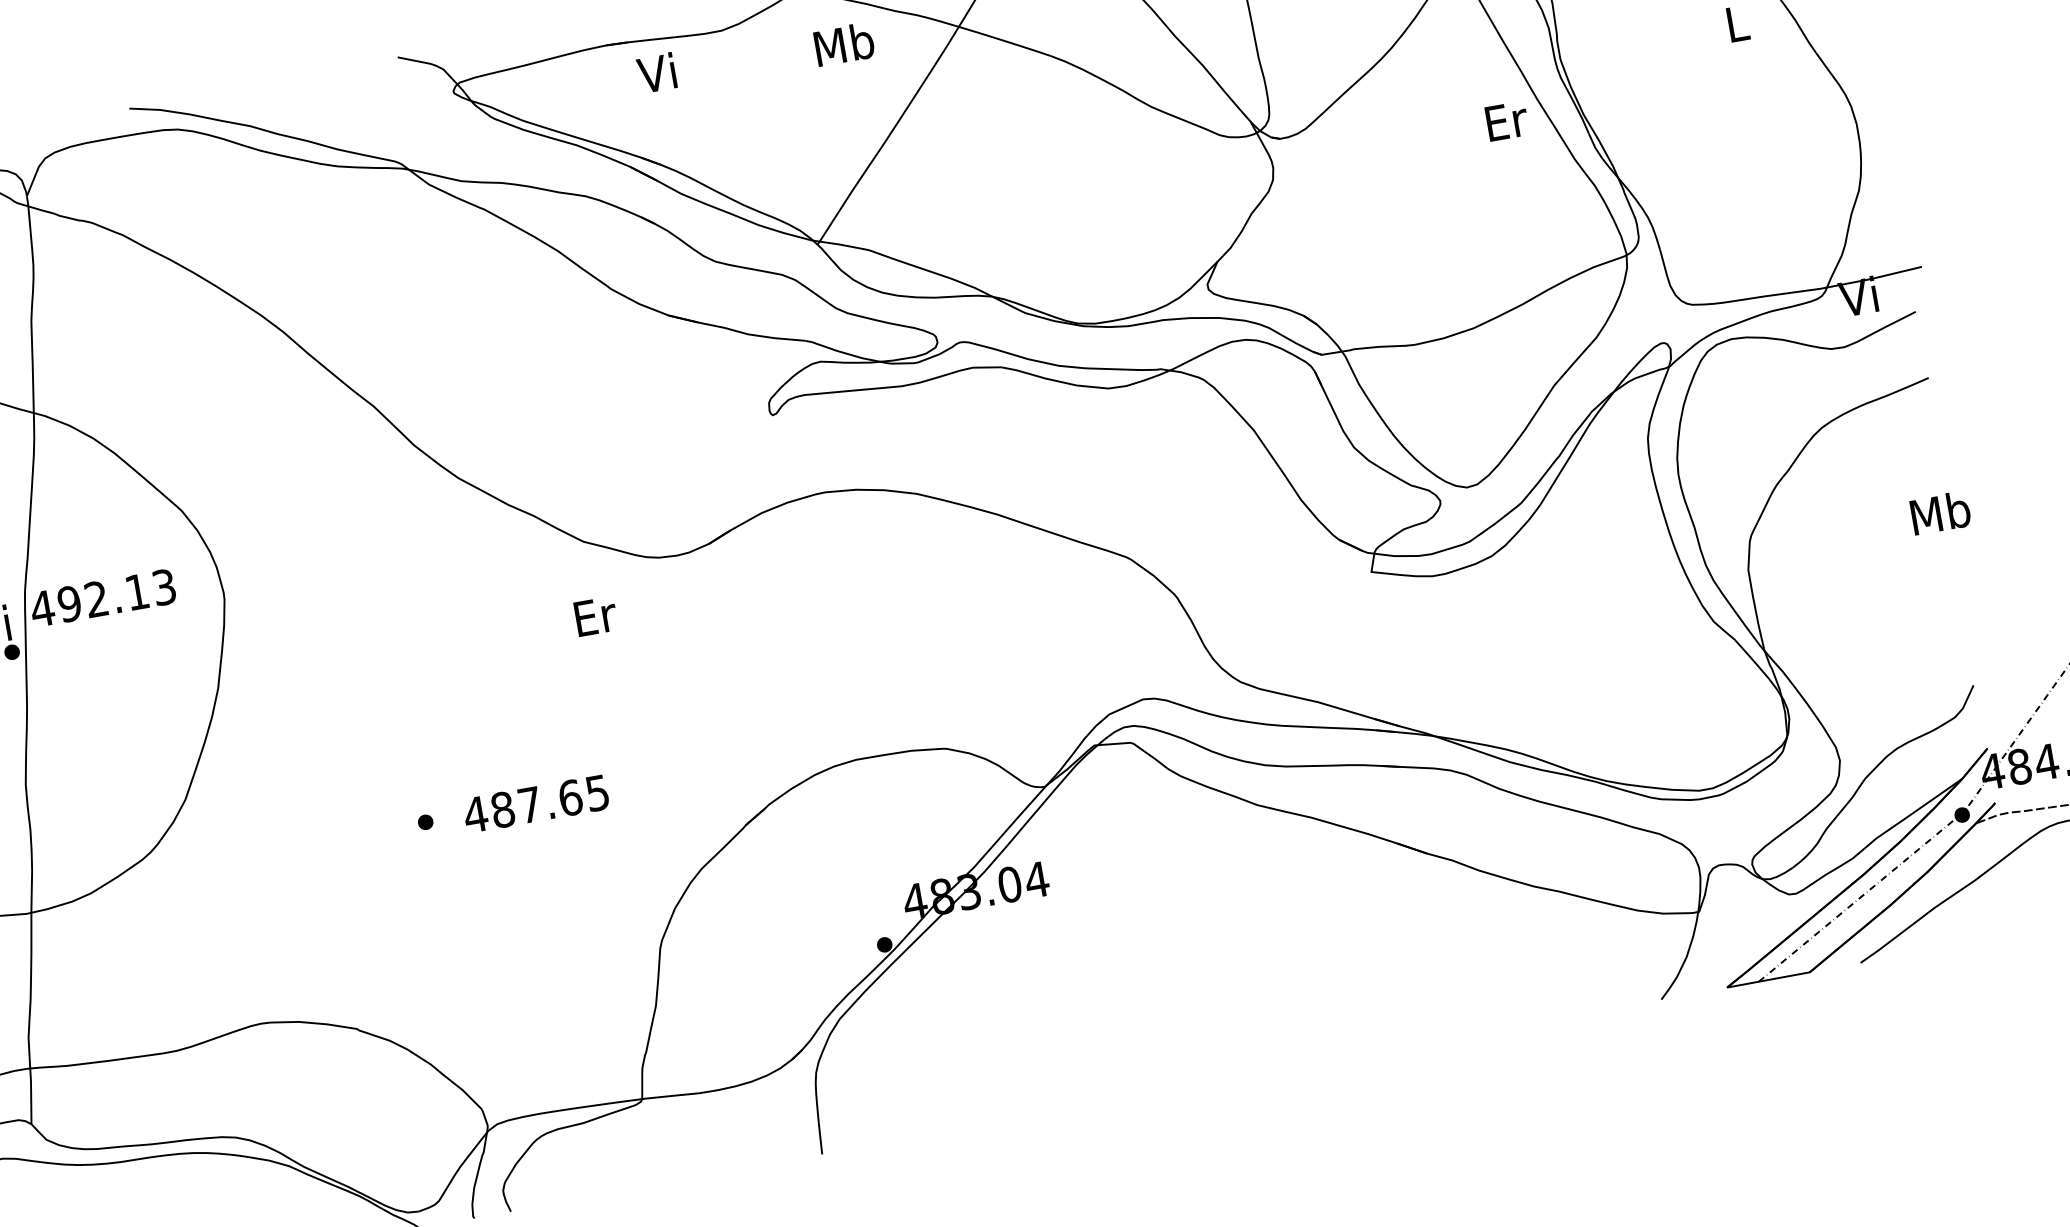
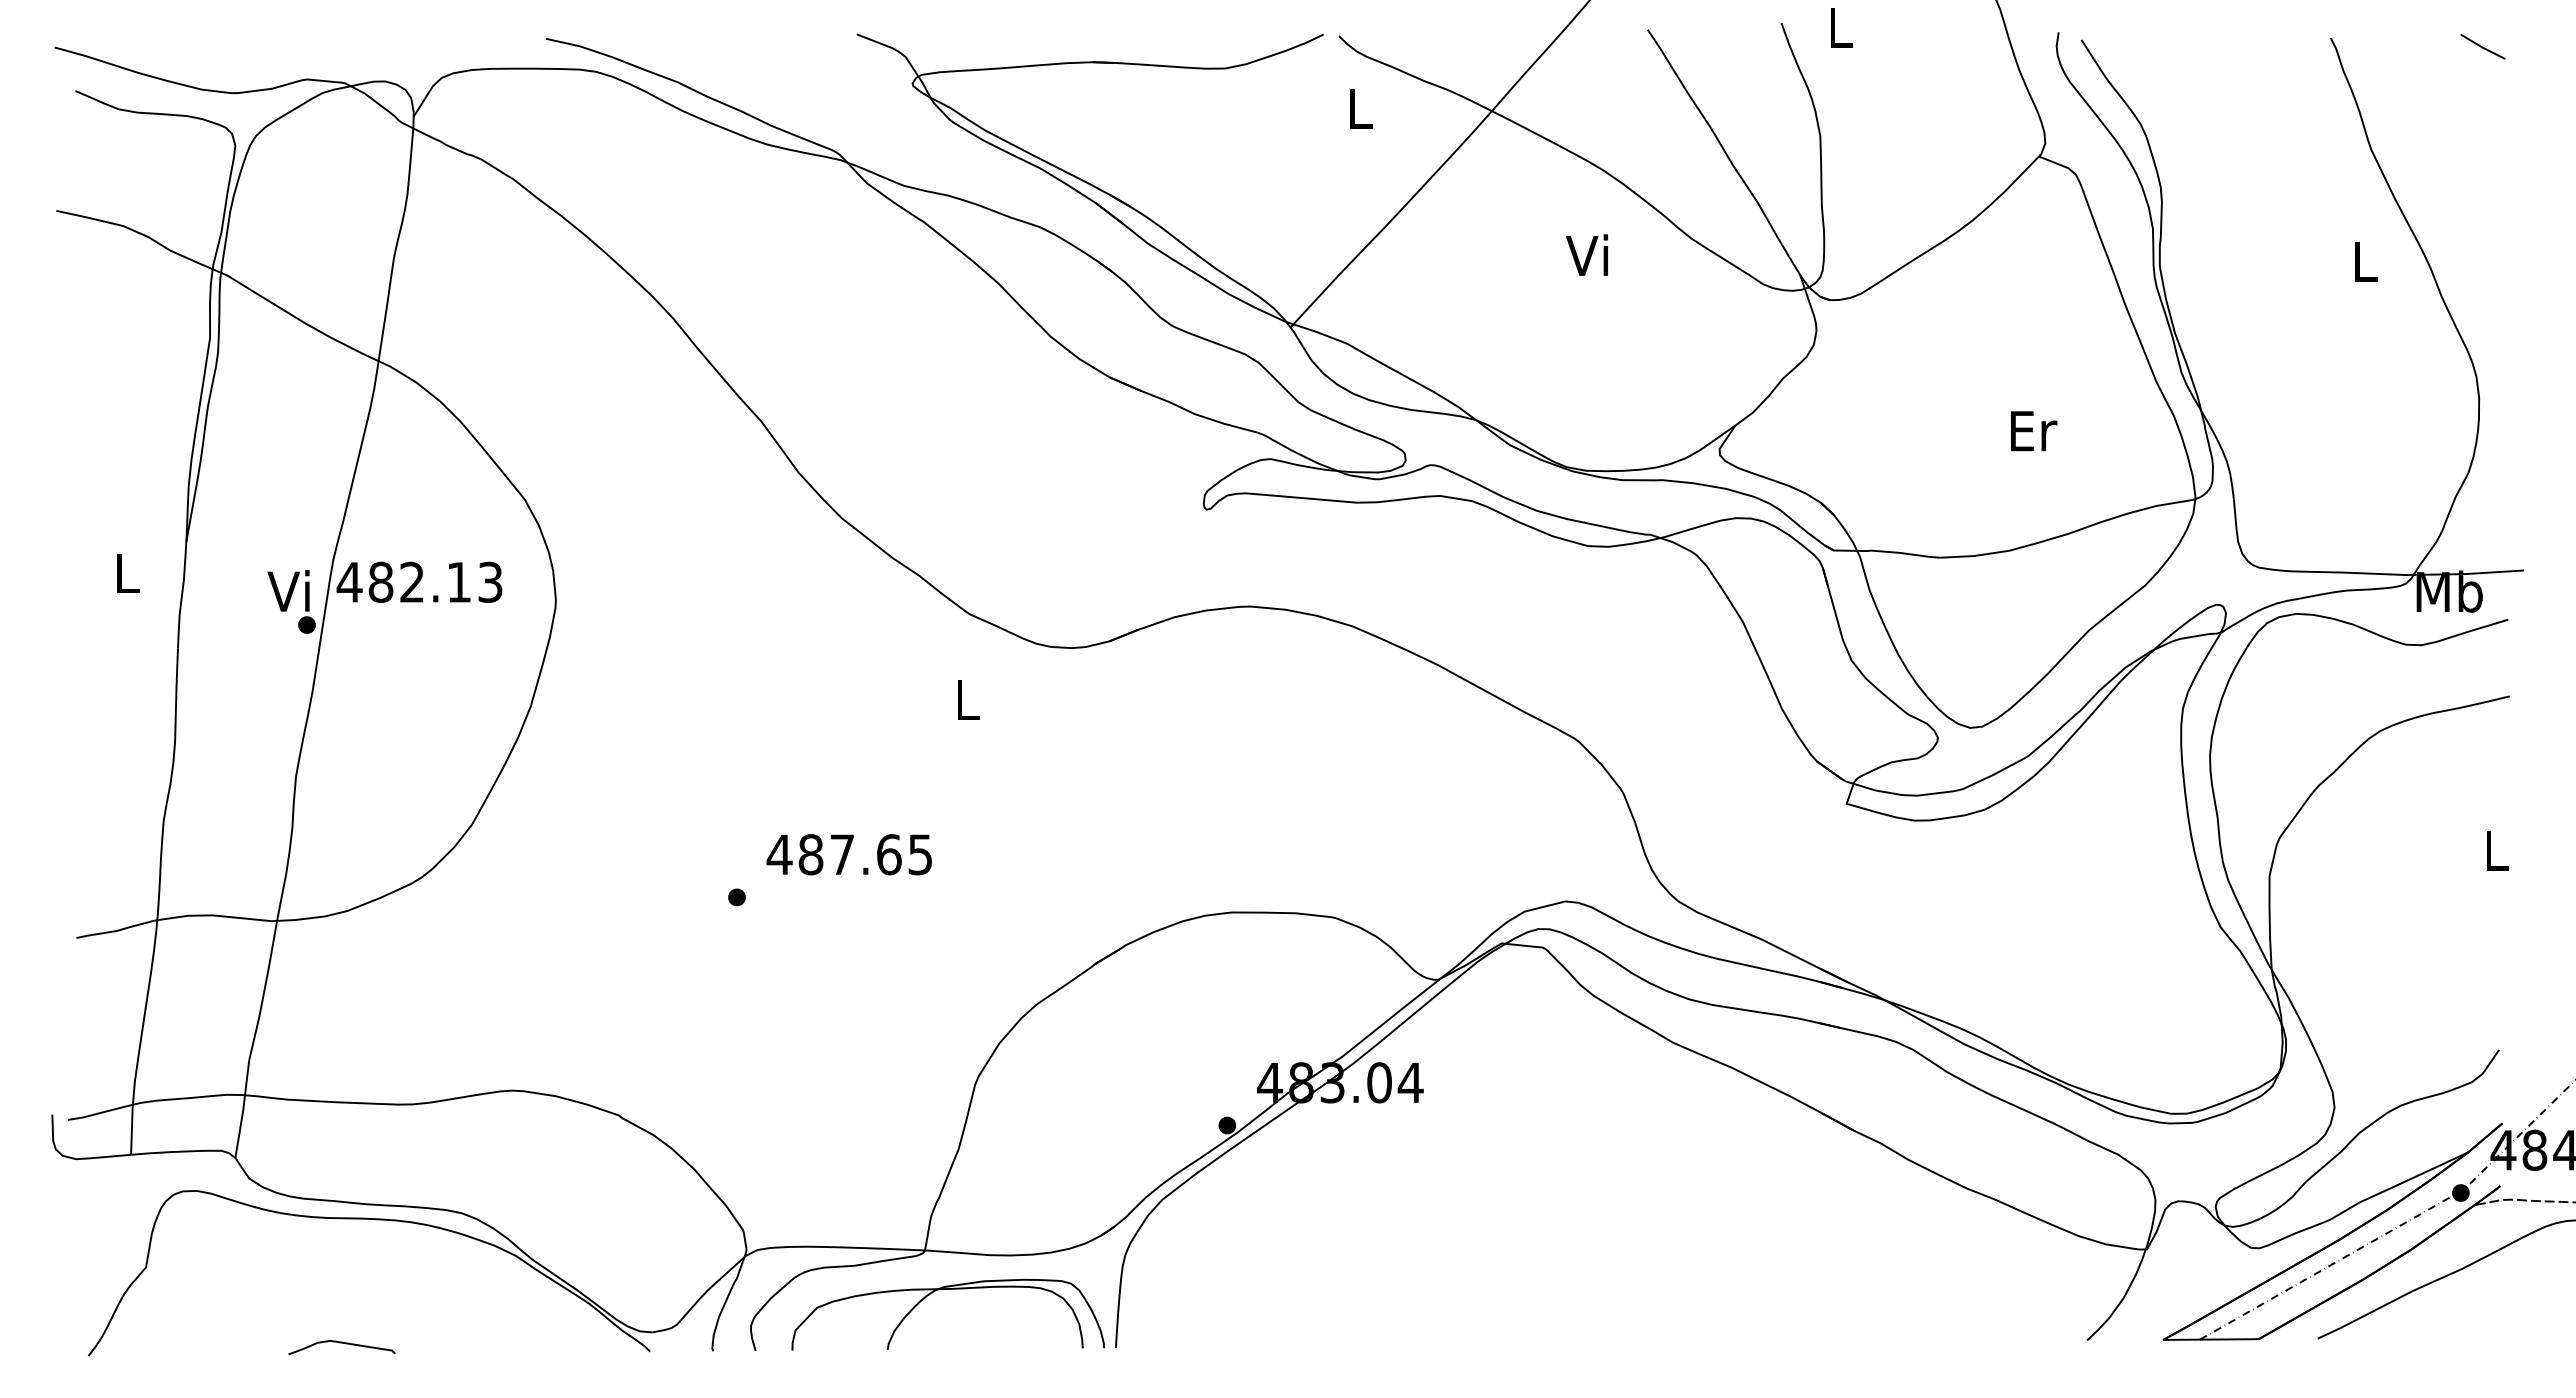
text: (844, 44) -> (1360, 108), Mb -> L
text: (656, 72) -> (1586, 254), moved
text: (1507, 121) -> (2034, 431), moved
text: (1860, 296) -> (2449, 591), Vi -> Mb
text: (1940, 513) -> (2496, 850), Mb -> L
text: (69, 603) -> (380, 581), 492.13 -> 482.13
text: (595, 616) -> (968, 700), Er -> L
text: (535, 803) -> (848, 854), moved
part: (667, 1129) -> (947, 1289), added

